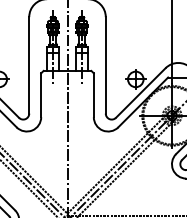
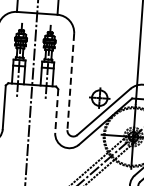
line: (105, 65) -> (70, 82), solid -> dashed
line: (93, 95) -> (56, 111), solid -> dashed

